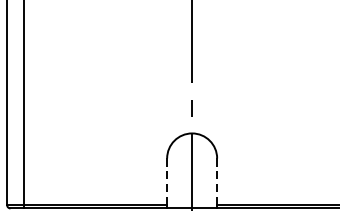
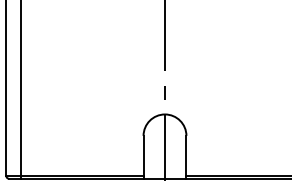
line: (167, 181) -> (143, 155), dashed -> solid
line: (217, 182) -> (186, 156), dashed -> solid

